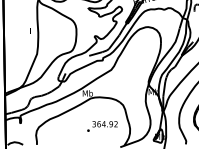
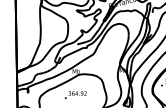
text: (102, 125) -> (75, 94), moved

